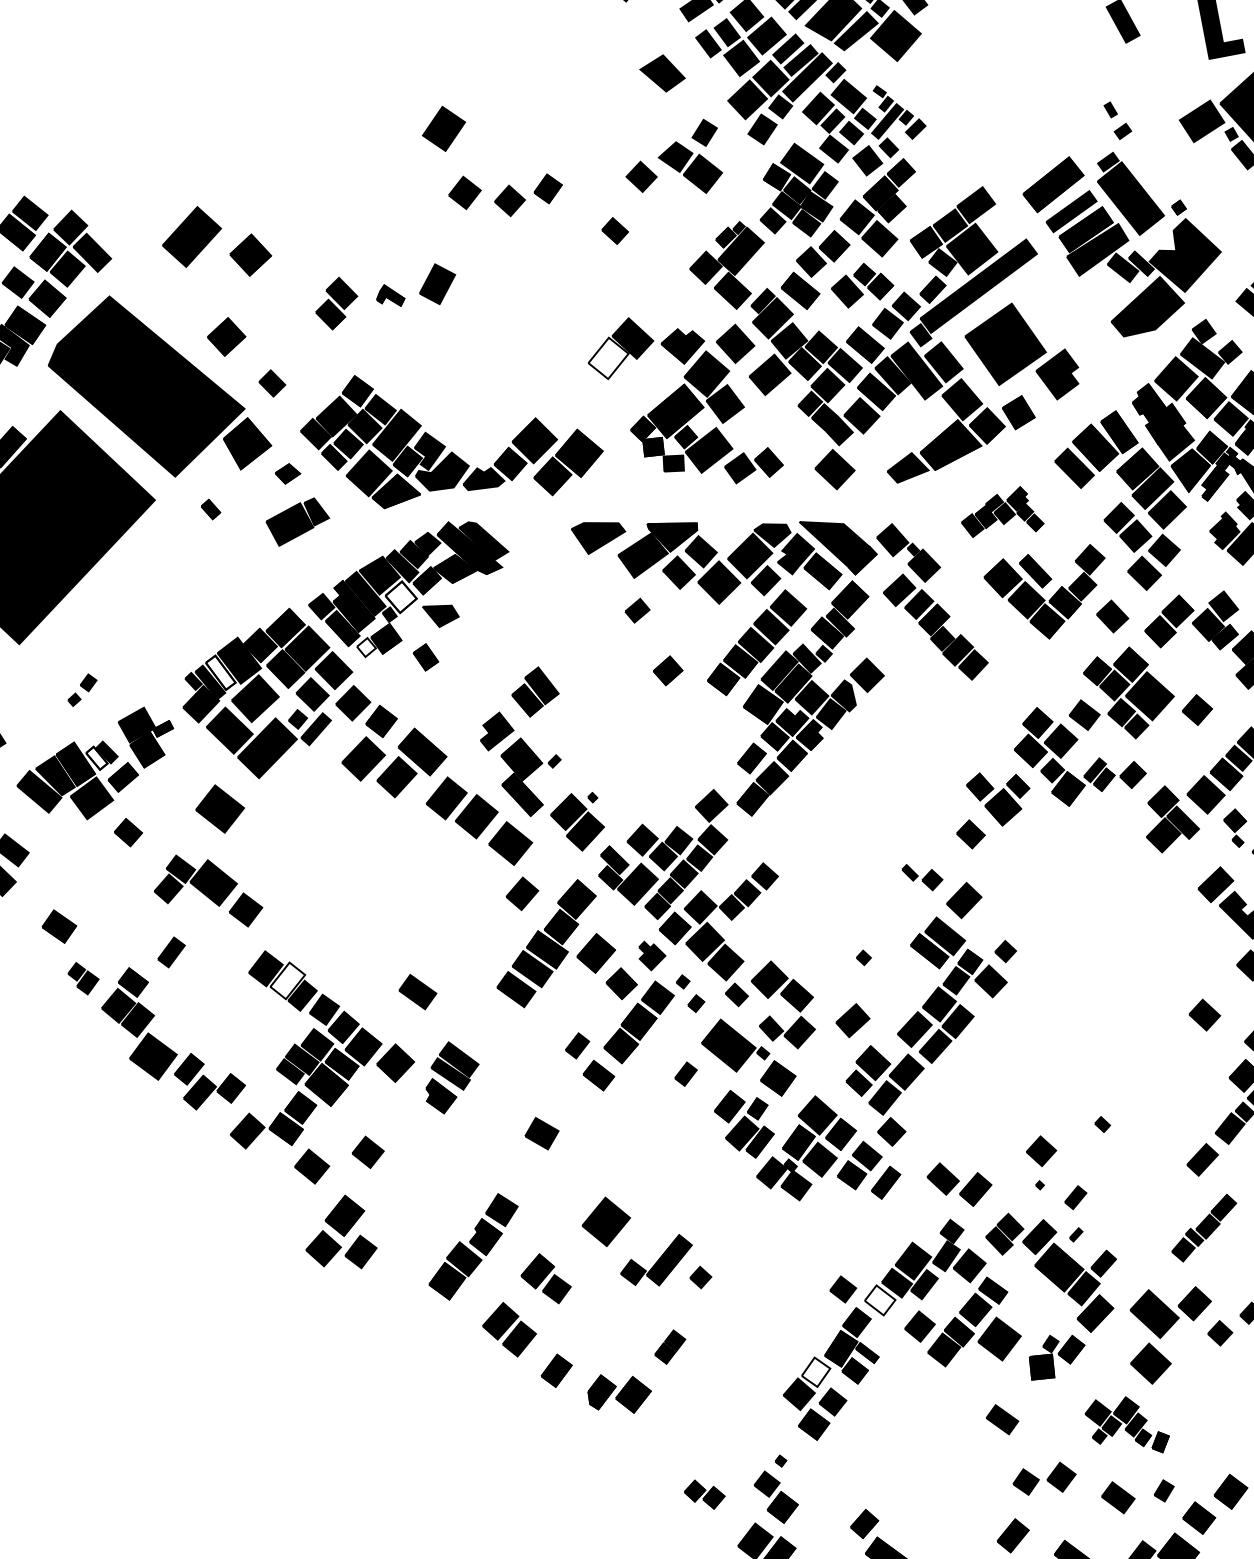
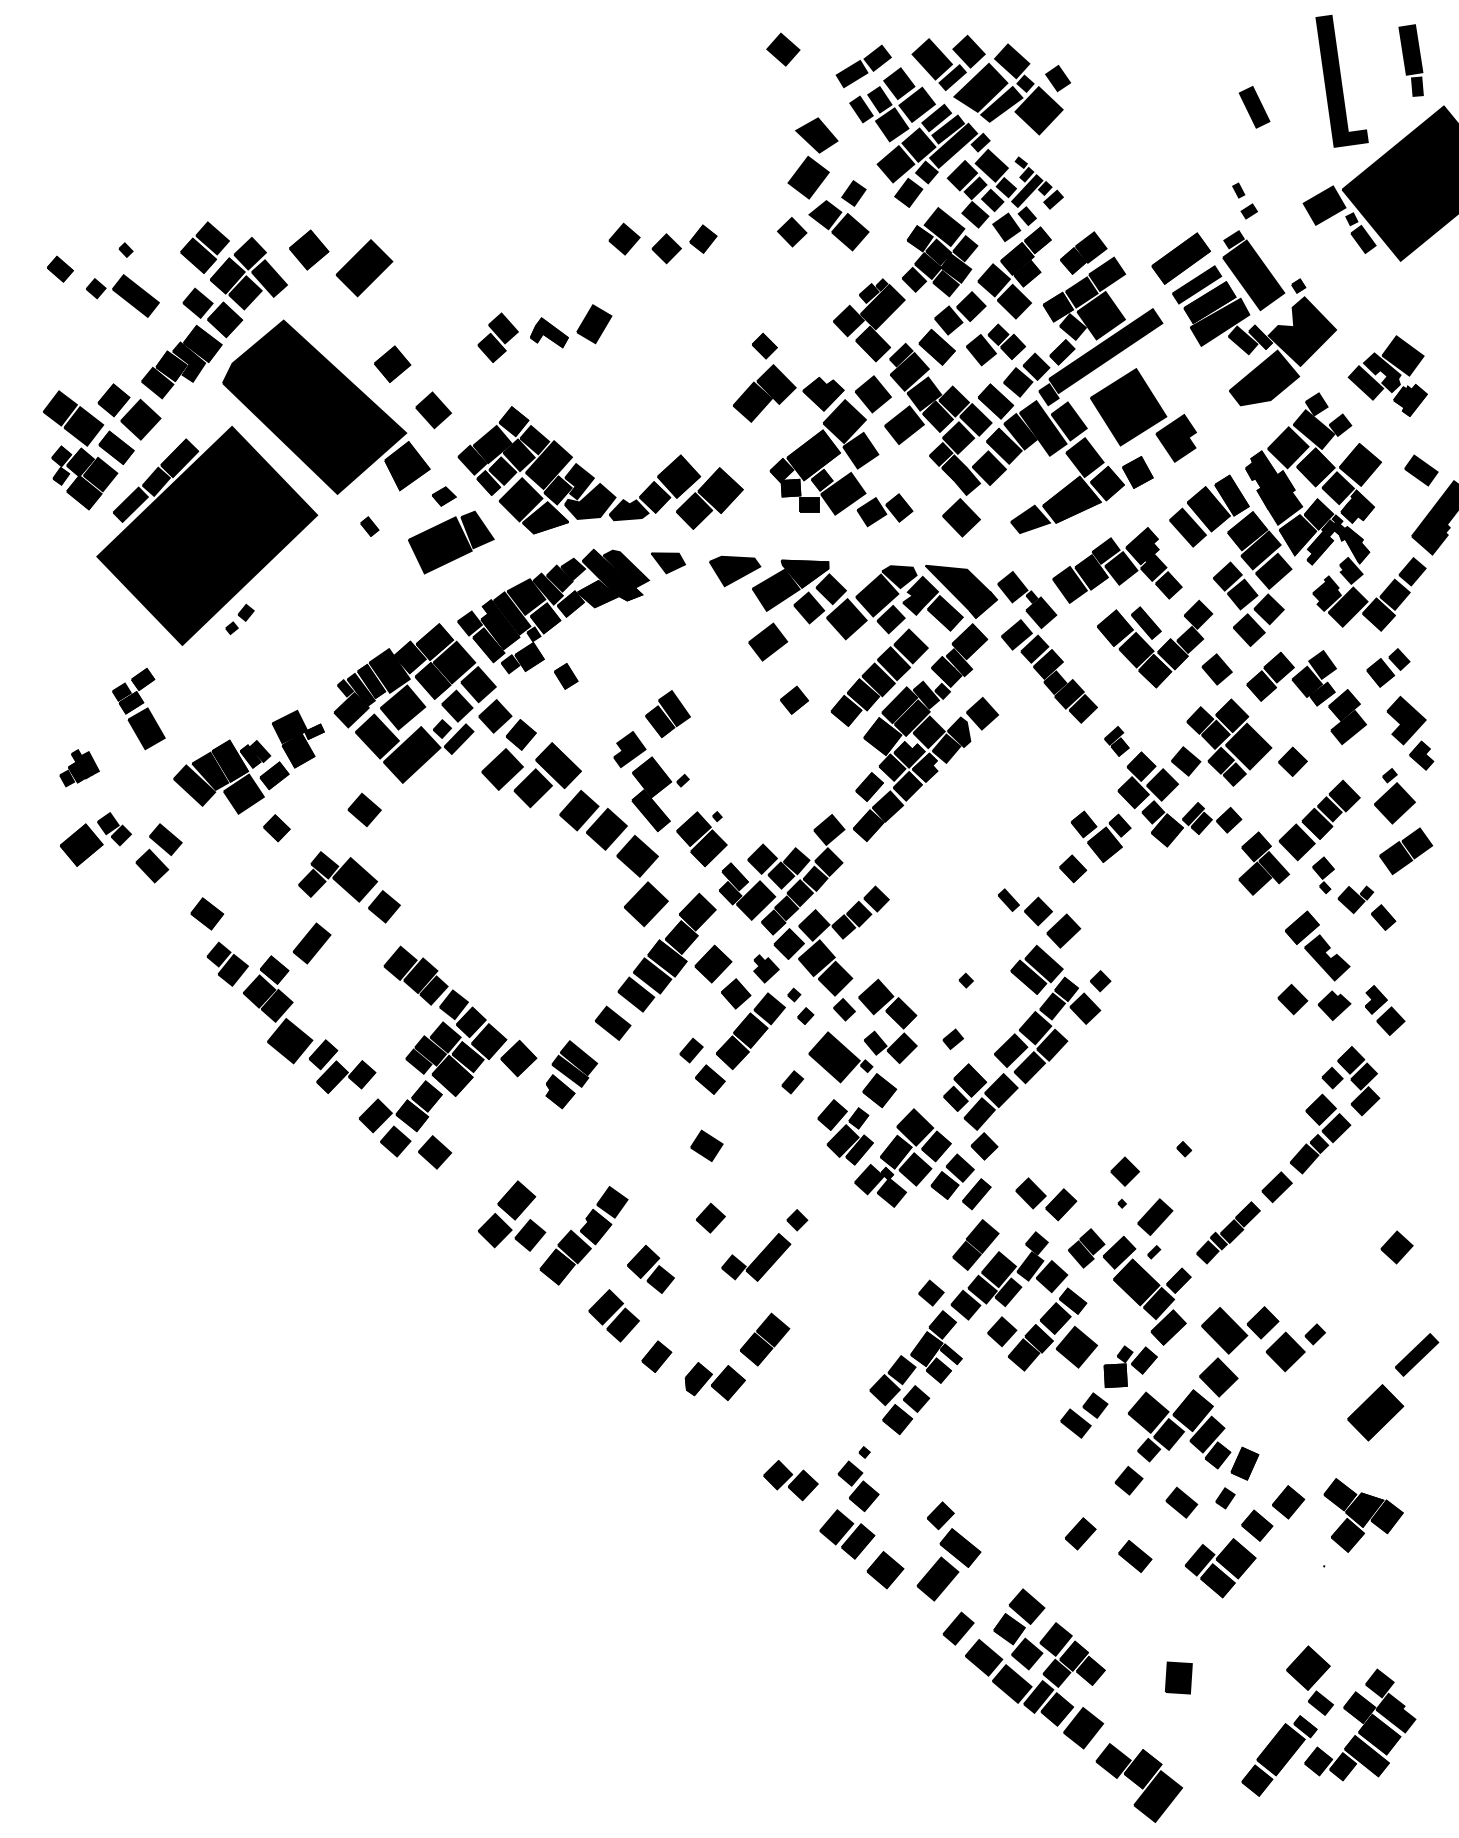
part: (443, 128) -> (808, 177), moved
part: (950, 183) -> (1083, 252), added
part: (614, 230) -> (764, 345), moved
part: (251, 254) -> (309, 249), moved
part: (390, 295) -> (549, 332), size x1.43
fill: (608, 357) -> (752, 401), added
part: (272, 383) -> (433, 410), size x1.43
part: (1002, 511) -> (1117, 565), size x1.67
part: (298, 522) -> (451, 542), size x1.43
fill: (401, 597) -> (545, 618), added
part: (637, 610) -> (768, 641), size x1.67
part: (441, 616) -> (668, 563), moved
fill: (366, 647) -> (510, 664), added
fill: (220, 672) -> (371, 681), added
part: (81, 689) -> (239, 618), moved
part: (1010, 697) -> (1116, 741), added
fill: (96, 758) -> (250, 756), added
part: (219, 808) -> (364, 809), size x0.71
part: (922, 877) -> (1025, 907), size x1.43
part: (522, 894) -> (646, 904), size x1.43
part: (170, 952) -> (311, 943), size x1.43
part: (83, 977) -> (227, 963), size x1.43
fill: (287, 980) -> (420, 975), added
part: (418, 991) -> (613, 1022), moved
part: (1204, 1015) -> (1292, 999), moved
part: (853, 1019) -> (953, 1038), size x0.62
part: (541, 1133) -> (706, 1145), moved
part: (368, 1152) -> (395, 1141), moved
part: (1075, 1197) -> (1155, 1216), size x1.67
part: (606, 1221) -> (710, 1217), size x0.62
part: (1204, 1227) -> (1228, 1232), moved
part: (341, 1231) -> (512, 1215), moved
part: (887, 1235) -> (975, 1244), added
part: (701, 1277) -> (797, 1220), moved
fill: (879, 1299) -> (965, 1304), added
part: (1220, 1332) -> (1285, 1351), size x1.67
part: (670, 1346) -> (765, 1339), size x1.67
fill: (815, 1372) -> (901, 1370), added
part: (1127, 1425) -> (1193, 1434), size x1.67
part: (1026, 1481) -> (1095, 1405), moved
part: (704, 1494) -> (790, 1480), size x1.43

